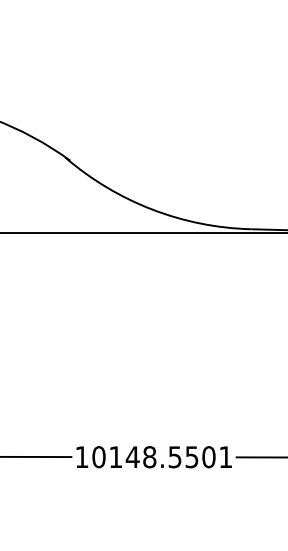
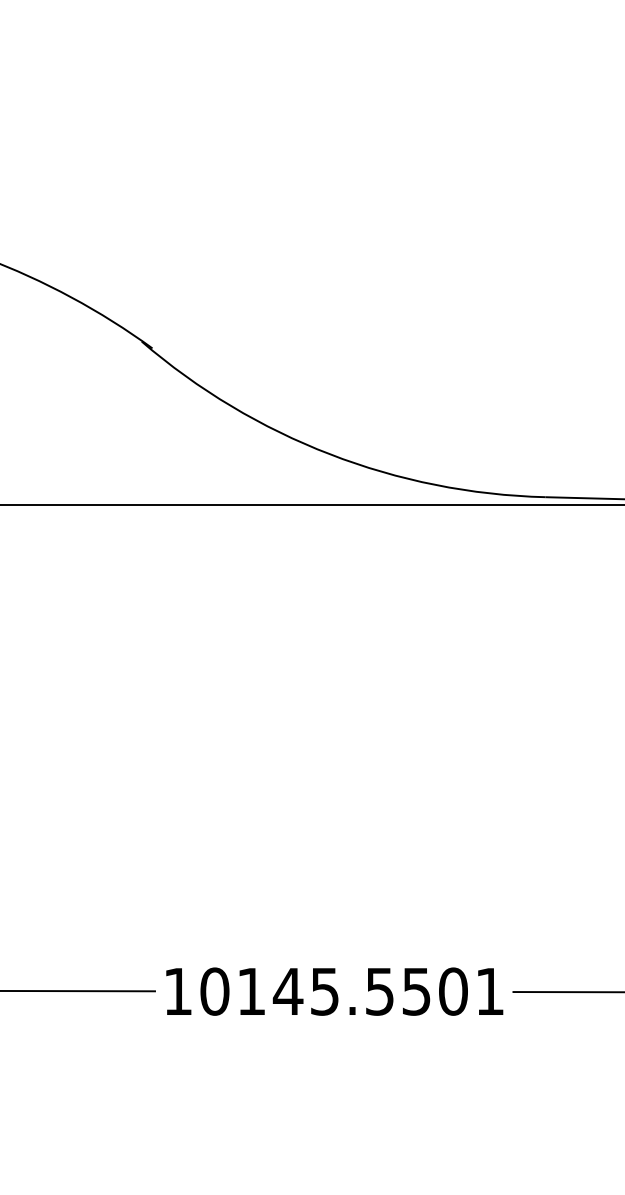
text: (149, 457) -> (324, 992), 10148.5501 -> 10145.5501

